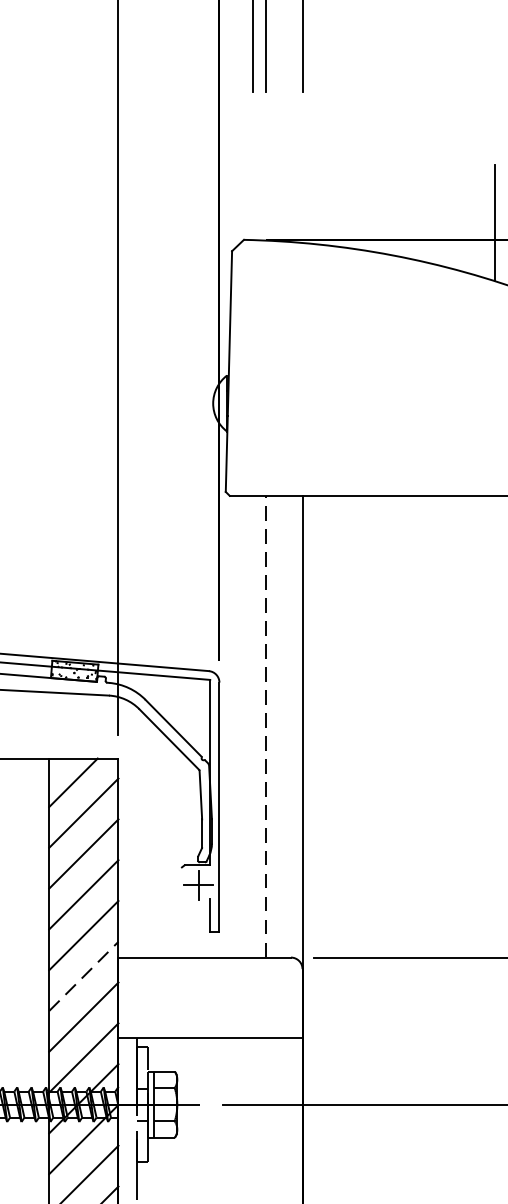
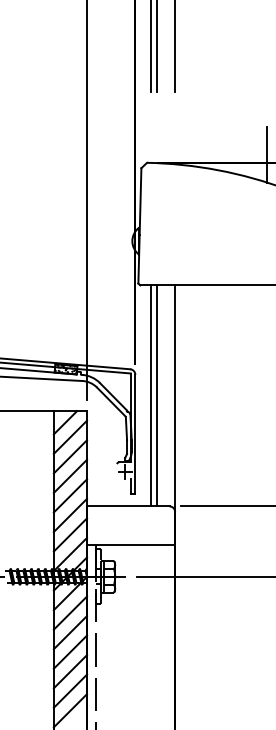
line: (253, 725) -> (151, 395), added
line: (265, 725) -> (157, 395), dashed -> solid
line: (83, 976) -> (70, 515), dashed -> solid

